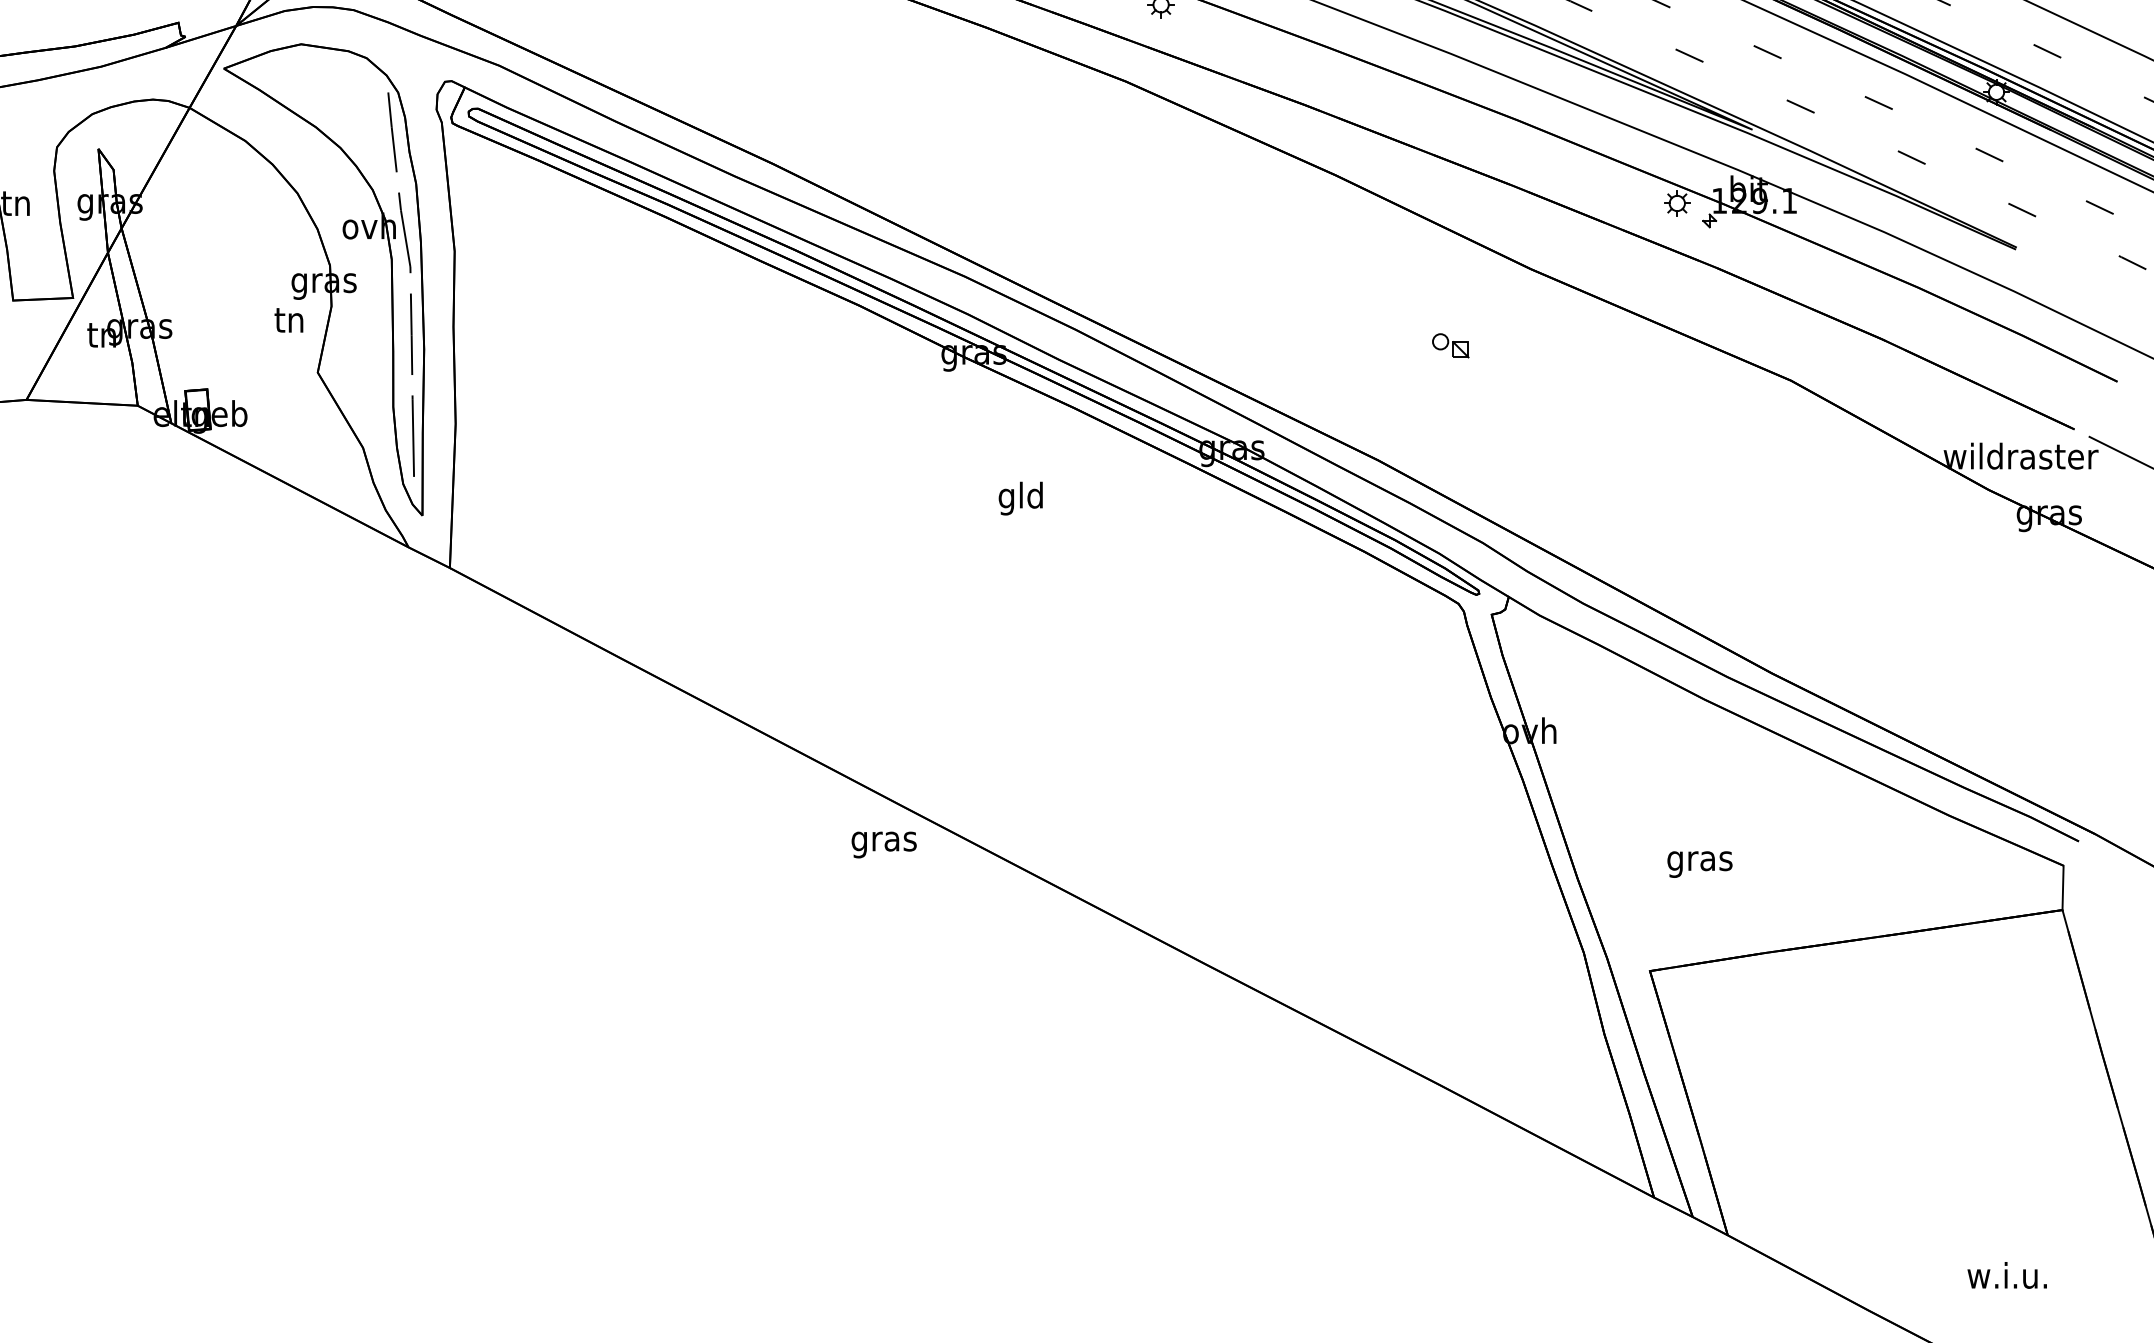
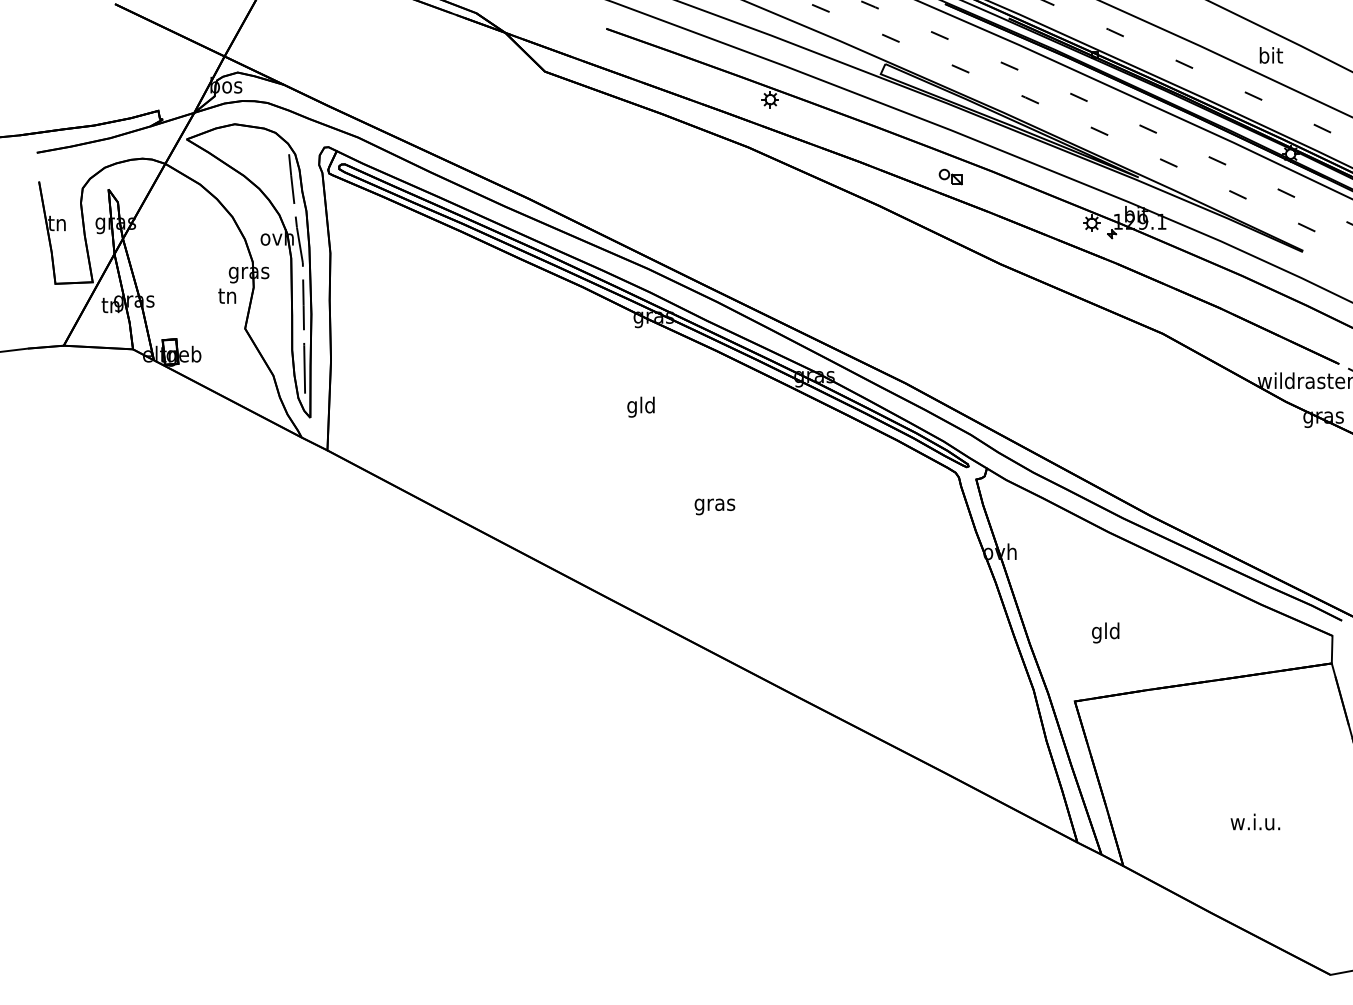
part: (1450, 344) -> (950, 176), moved
text: (1019, 497) -> (640, 406), moved
text: (883, 844) -> (714, 506), moved
text: (1699, 860) -> (1105, 632), gras -> gld
text: (2007, 1274) -> (1255, 821), moved

